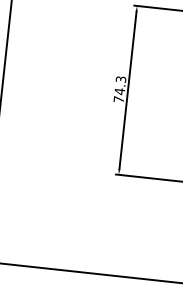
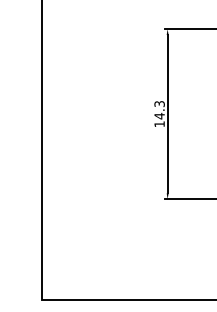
text: (118, 99) -> (159, 124), 74.3 -> 14.3

